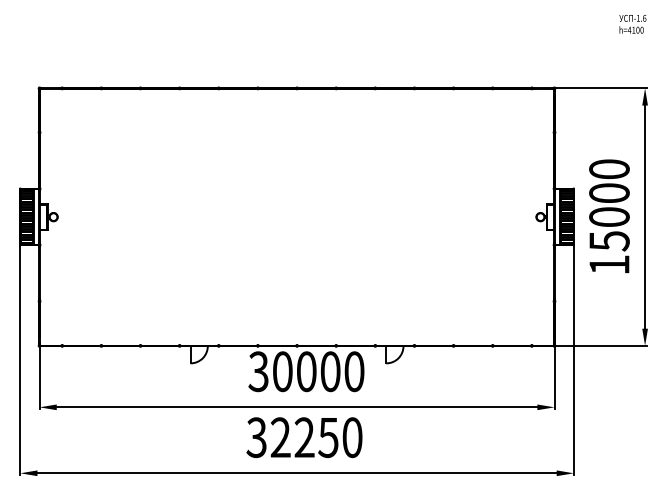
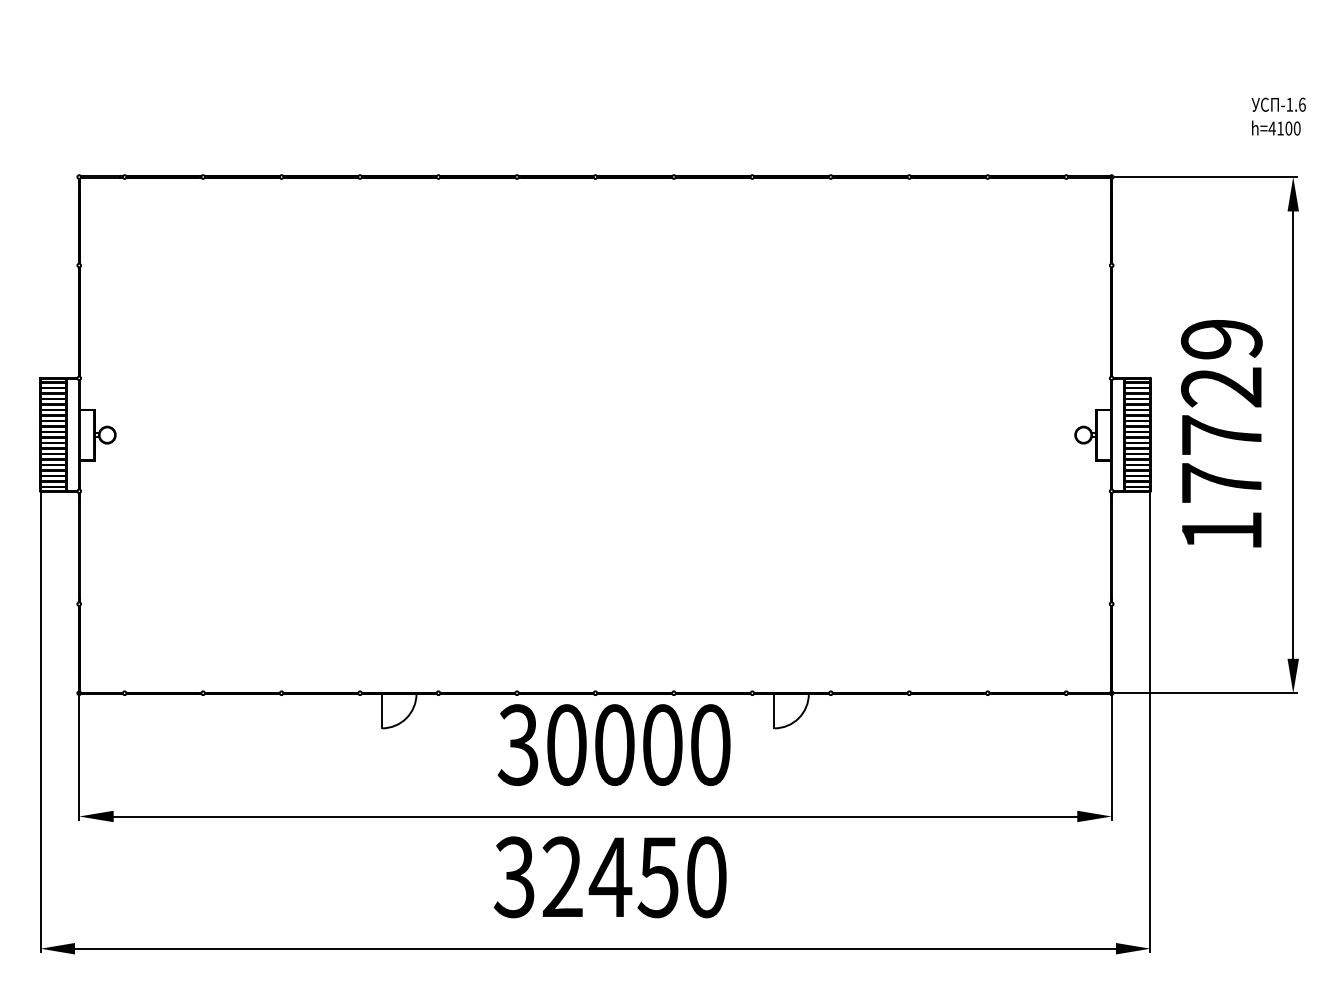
text: (632, 23) -> (1278, 115), moved
text: (609, 205) -> (1221, 411), 15000 -> 17729
text: (304, 437) -> (610, 876), 32250 -> 32450

